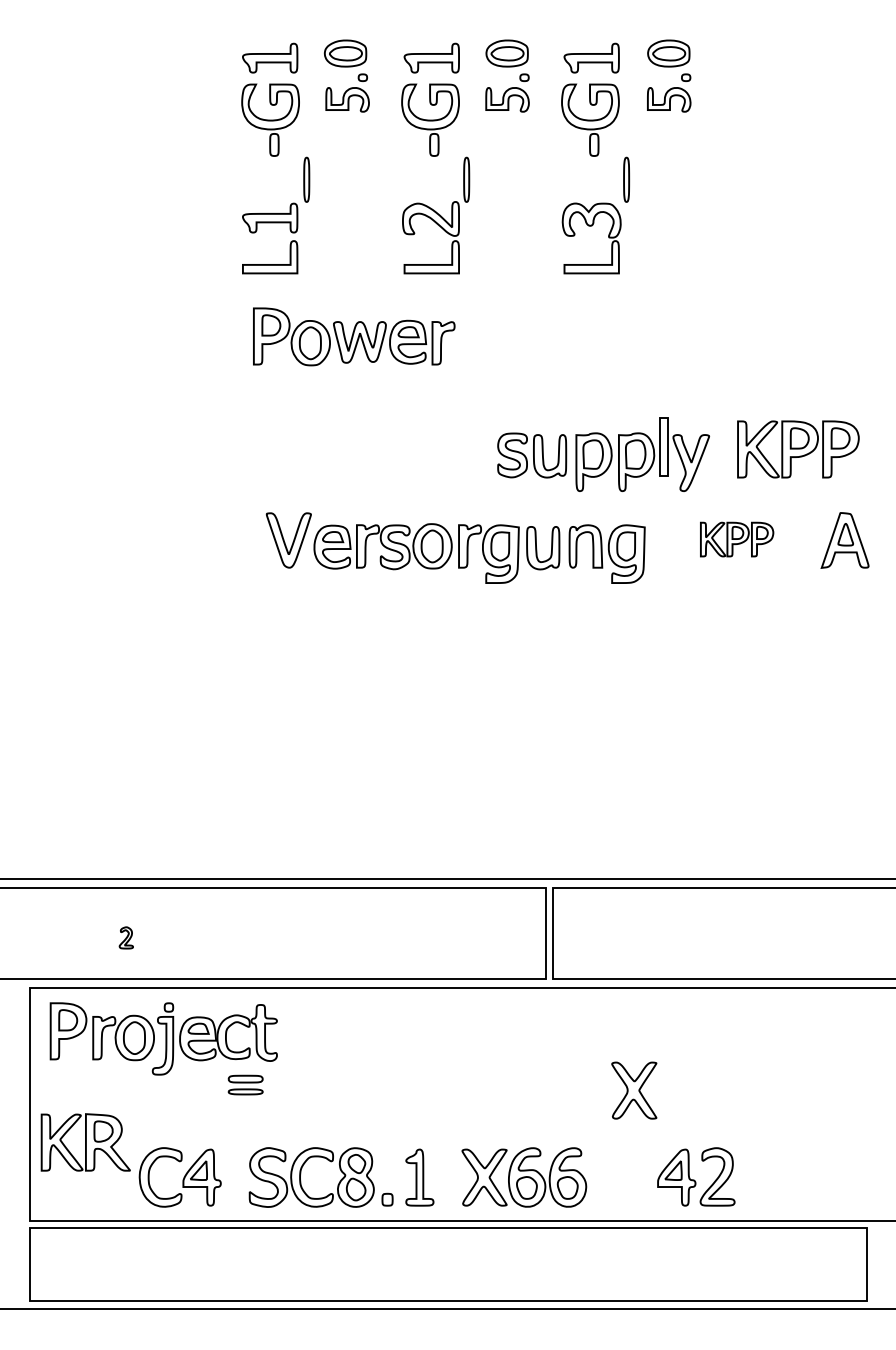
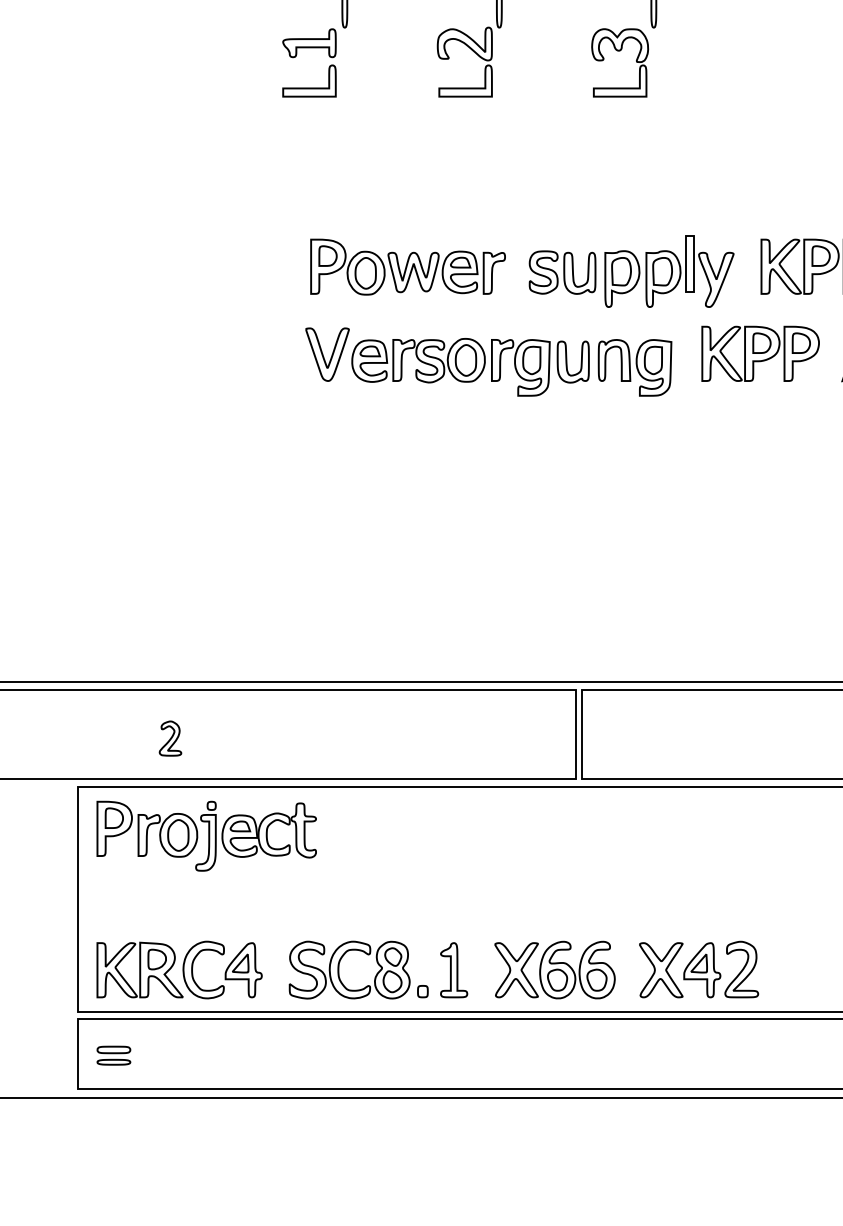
part: (354, 336) -> (408, 266), moved
part: (736, 539) -> (760, 353), size x1.67
part: (126, 937) -> (170, 738), size x1.67
part: (245, 1084) -> (113, 1055), moved
part: (634, 1090) -> (661, 970), moved
part: (85, 1142) -> (139, 970), moved

